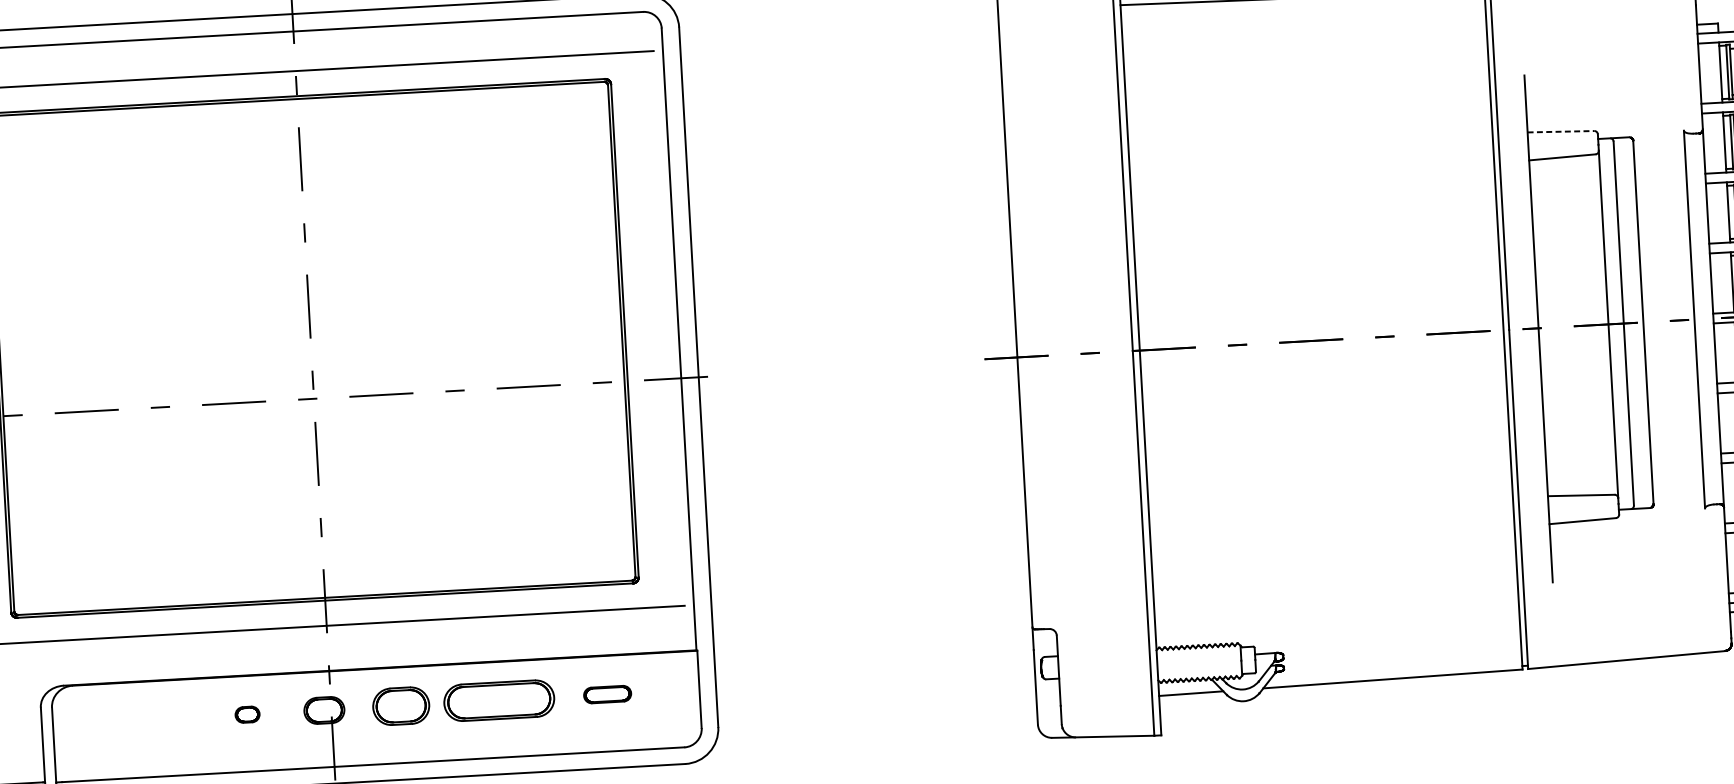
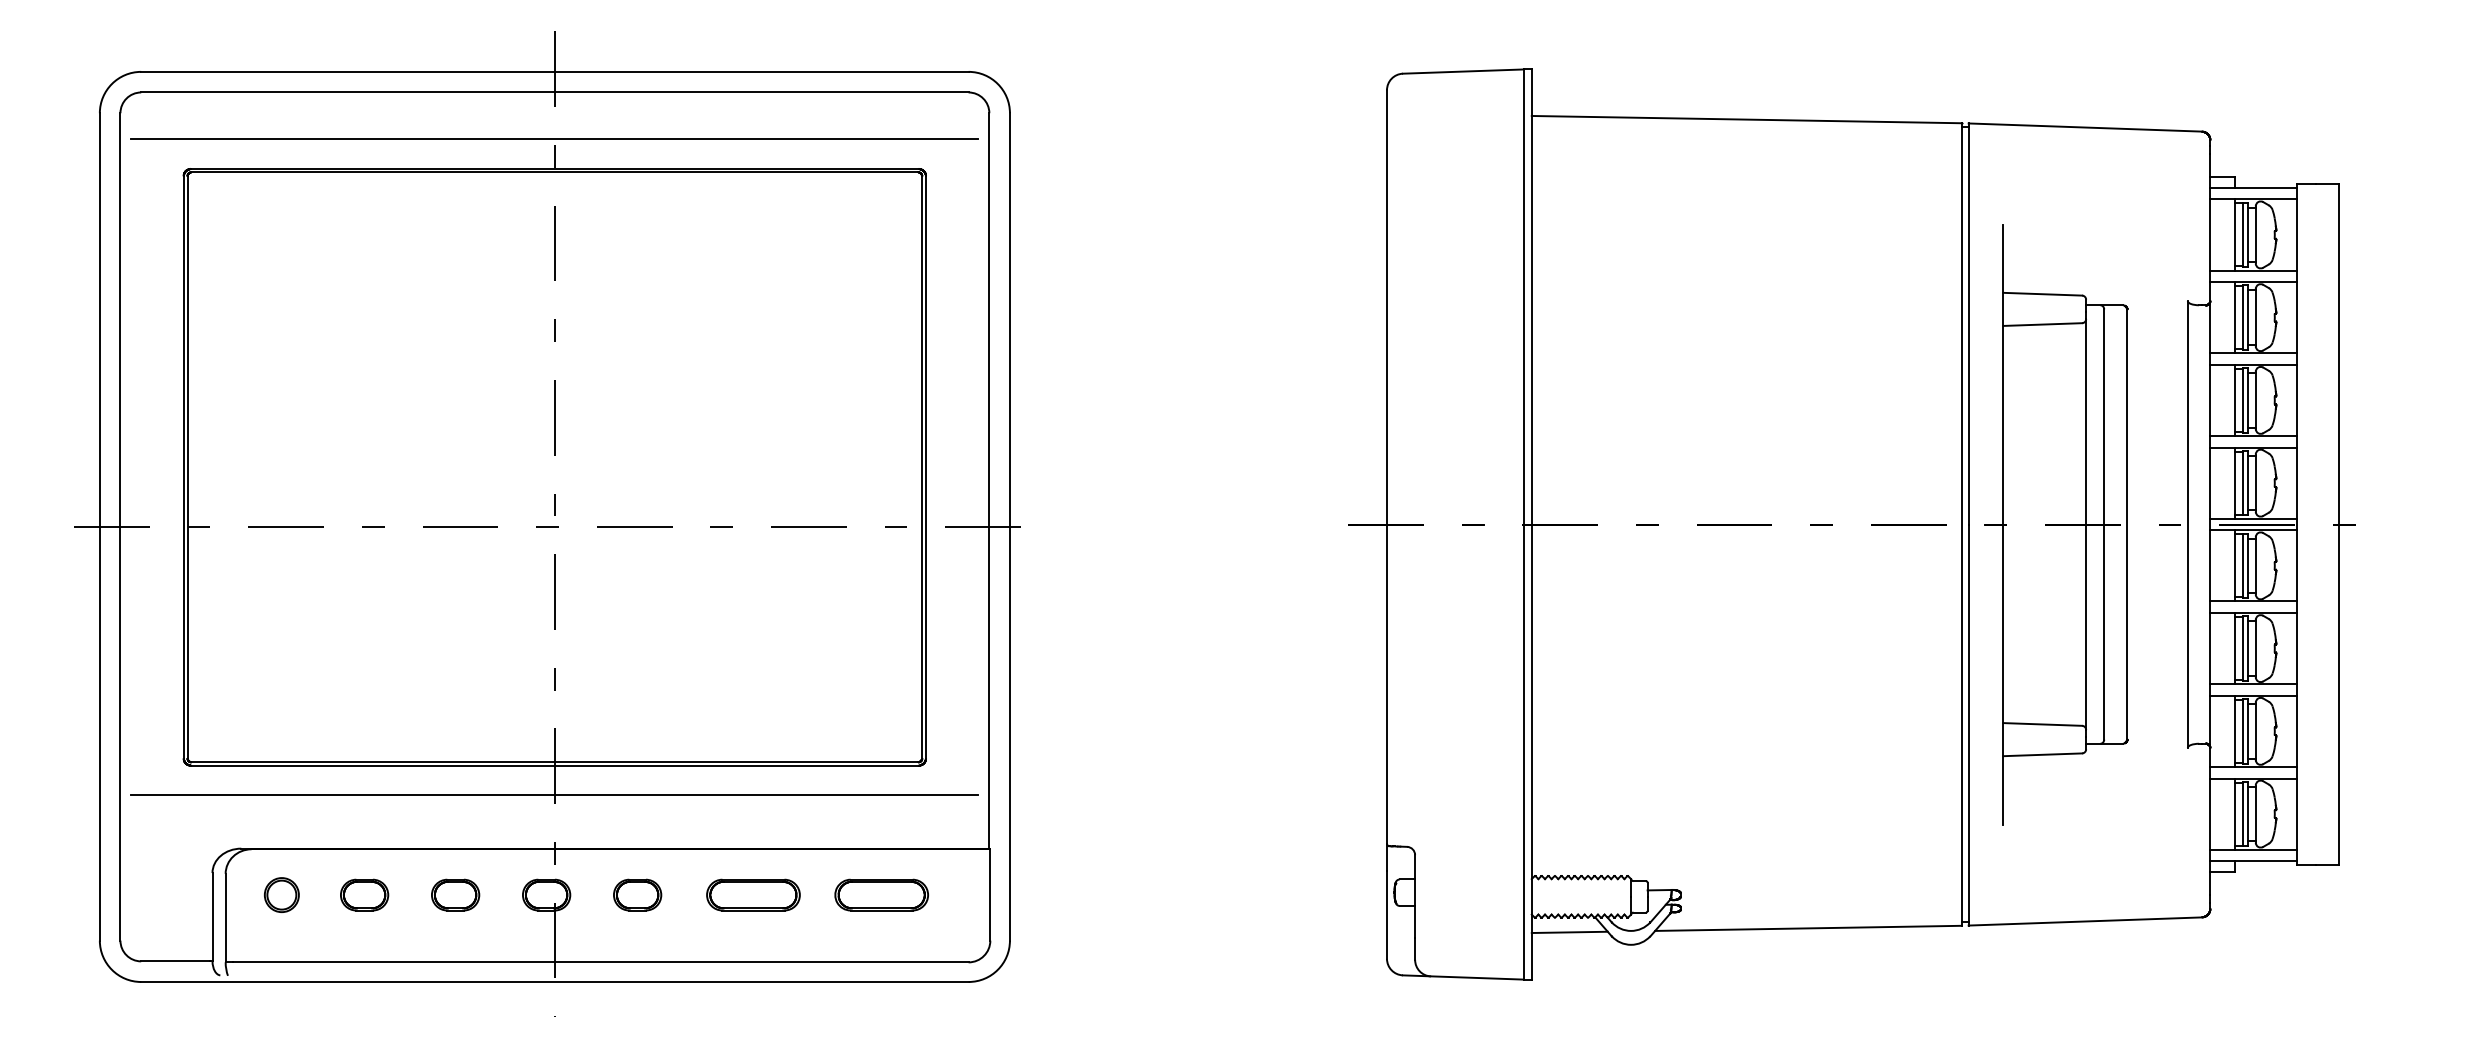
line: (1561, 131) -> (2043, 294), dashed -> solid
part: (607, 694) -> (881, 894), size x1.67
part: (499, 700) -> (753, 894), size x0.71
part: (401, 705) -> (637, 894), size x0.71
part: (247, 714) -> (455, 894), size x1.67
part: (170, 718) -> (364, 894), added
part: (100, 722) -> (281, 894), added

